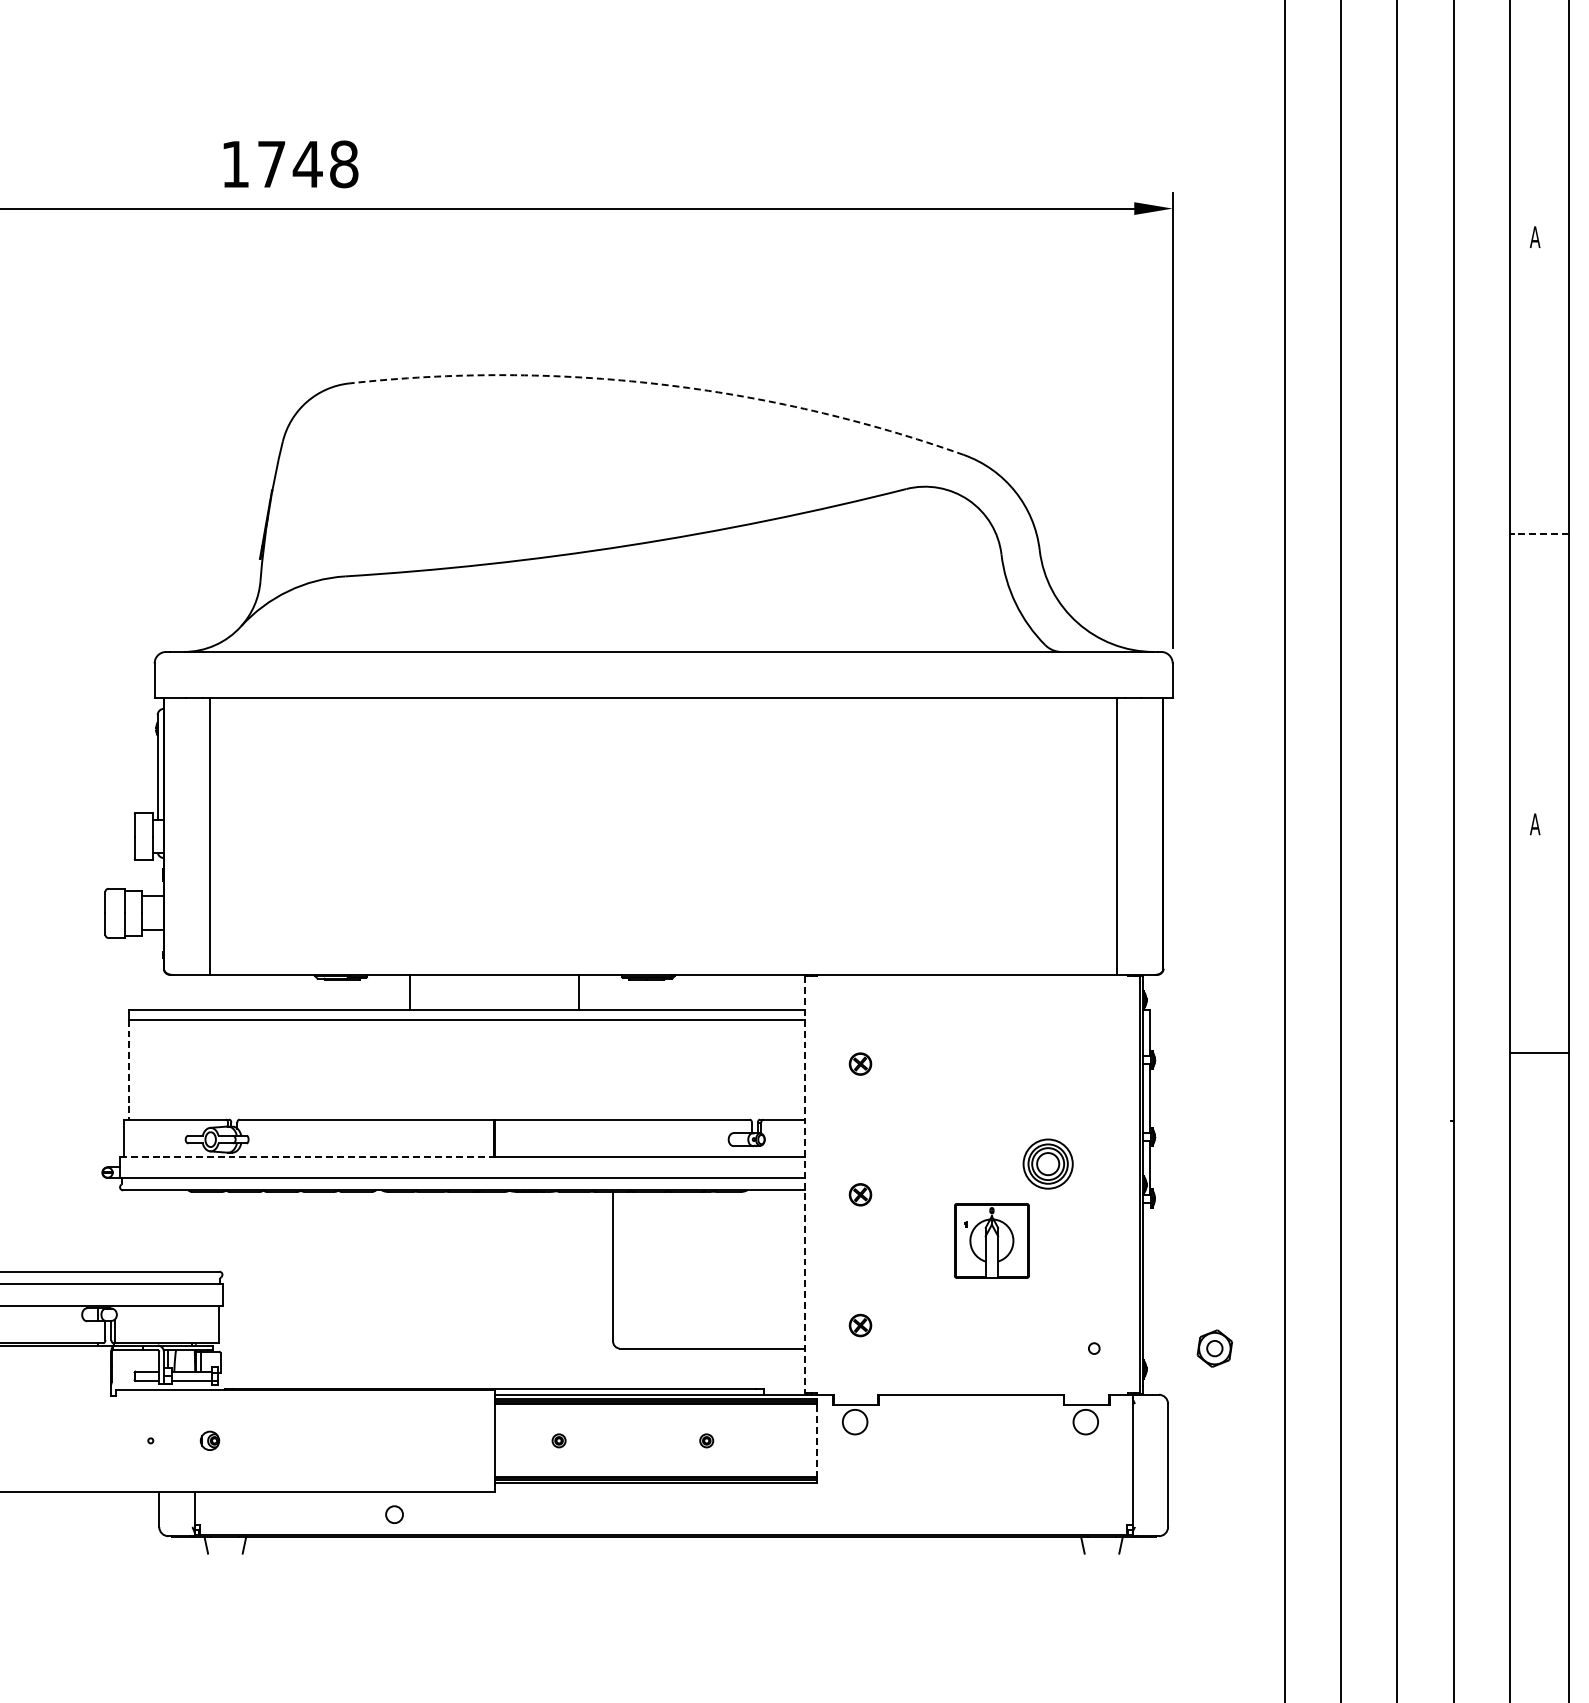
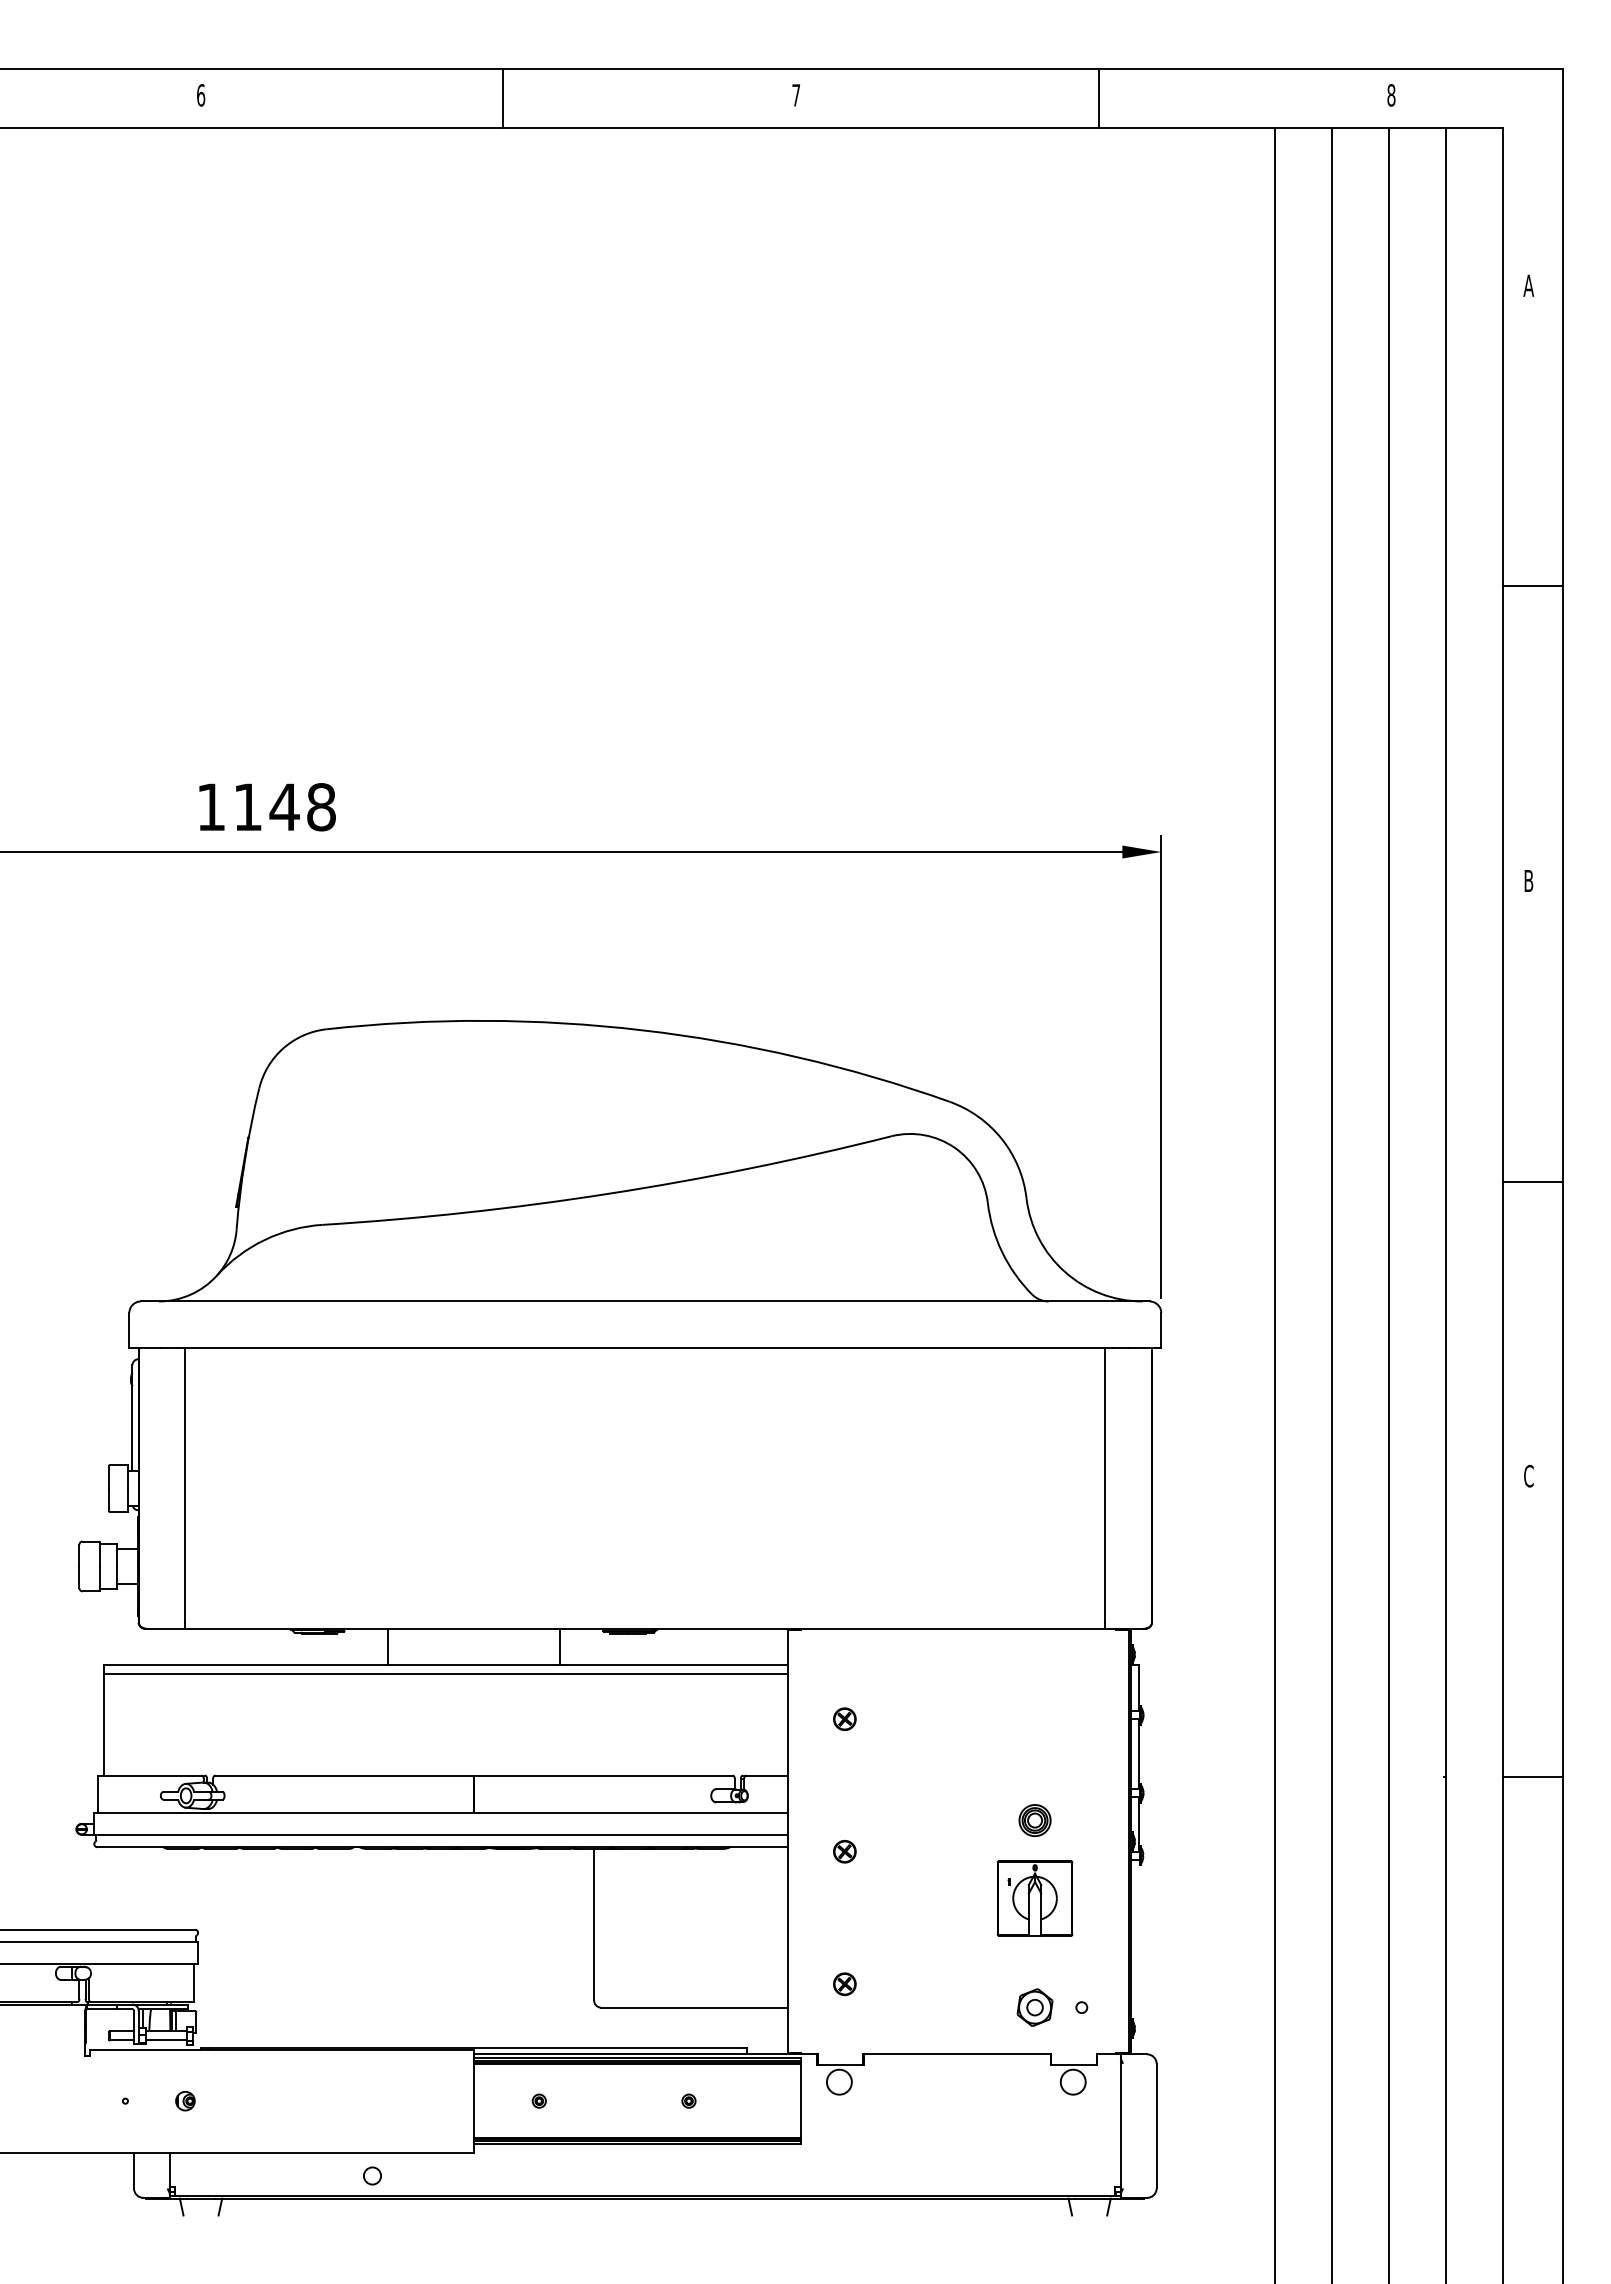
text: (271, 163) -> (247, 806), 1748 -> 1148
text: (1534, 236) -> (1528, 880), A -> B
arc: (660, 384) -> (642, 1030), dashed -> solid
line: (1539, 533) -> (1533, 1181), dashed -> solid
text: (1534, 823) -> (1528, 1475), A -> C
line: (1538, 1052) -> (1532, 1776), moved
line: (129, 1069) -> (103, 1724), dashed -> solid
line: (307, 1156) -> (284, 1812), dashed -> solid
part: (1047, 1163) -> (1034, 1820), size x0.62
line: (804, 1185) -> (788, 1842), dashed -> solid
part: (991, 1240) -> (1034, 1898), moved
part: (1214, 1348) -> (1034, 2007), moved
line: (817, 1440) -> (801, 2100), dashed -> solid

